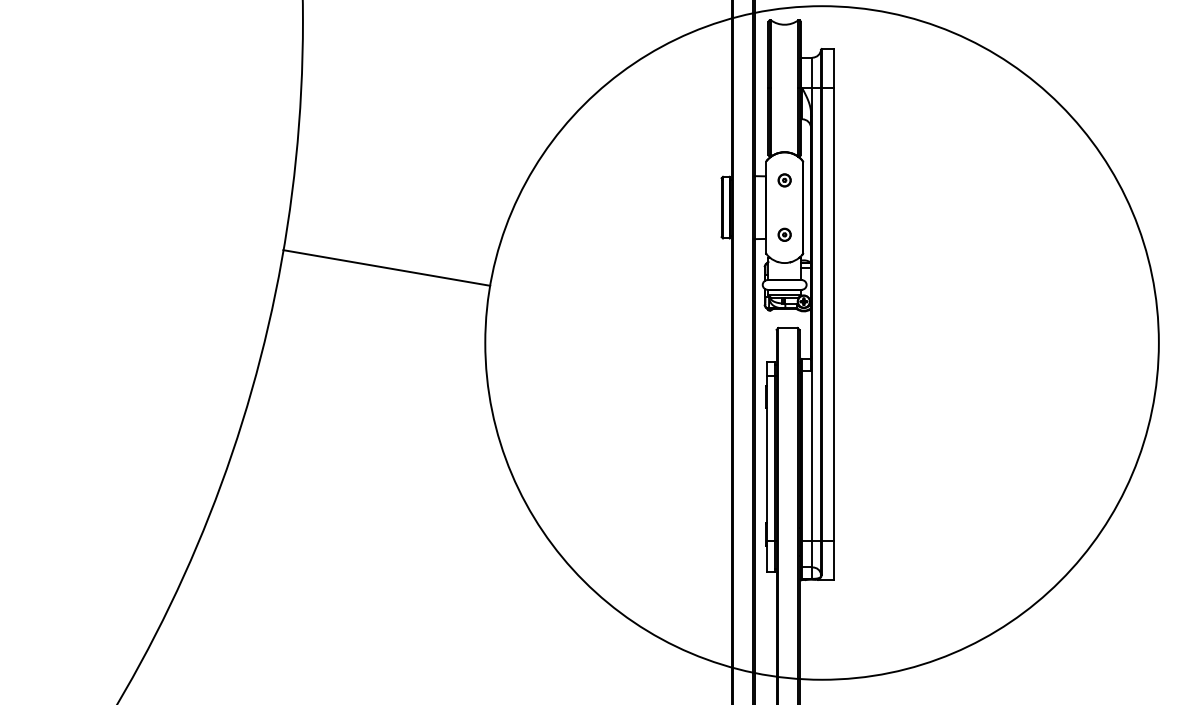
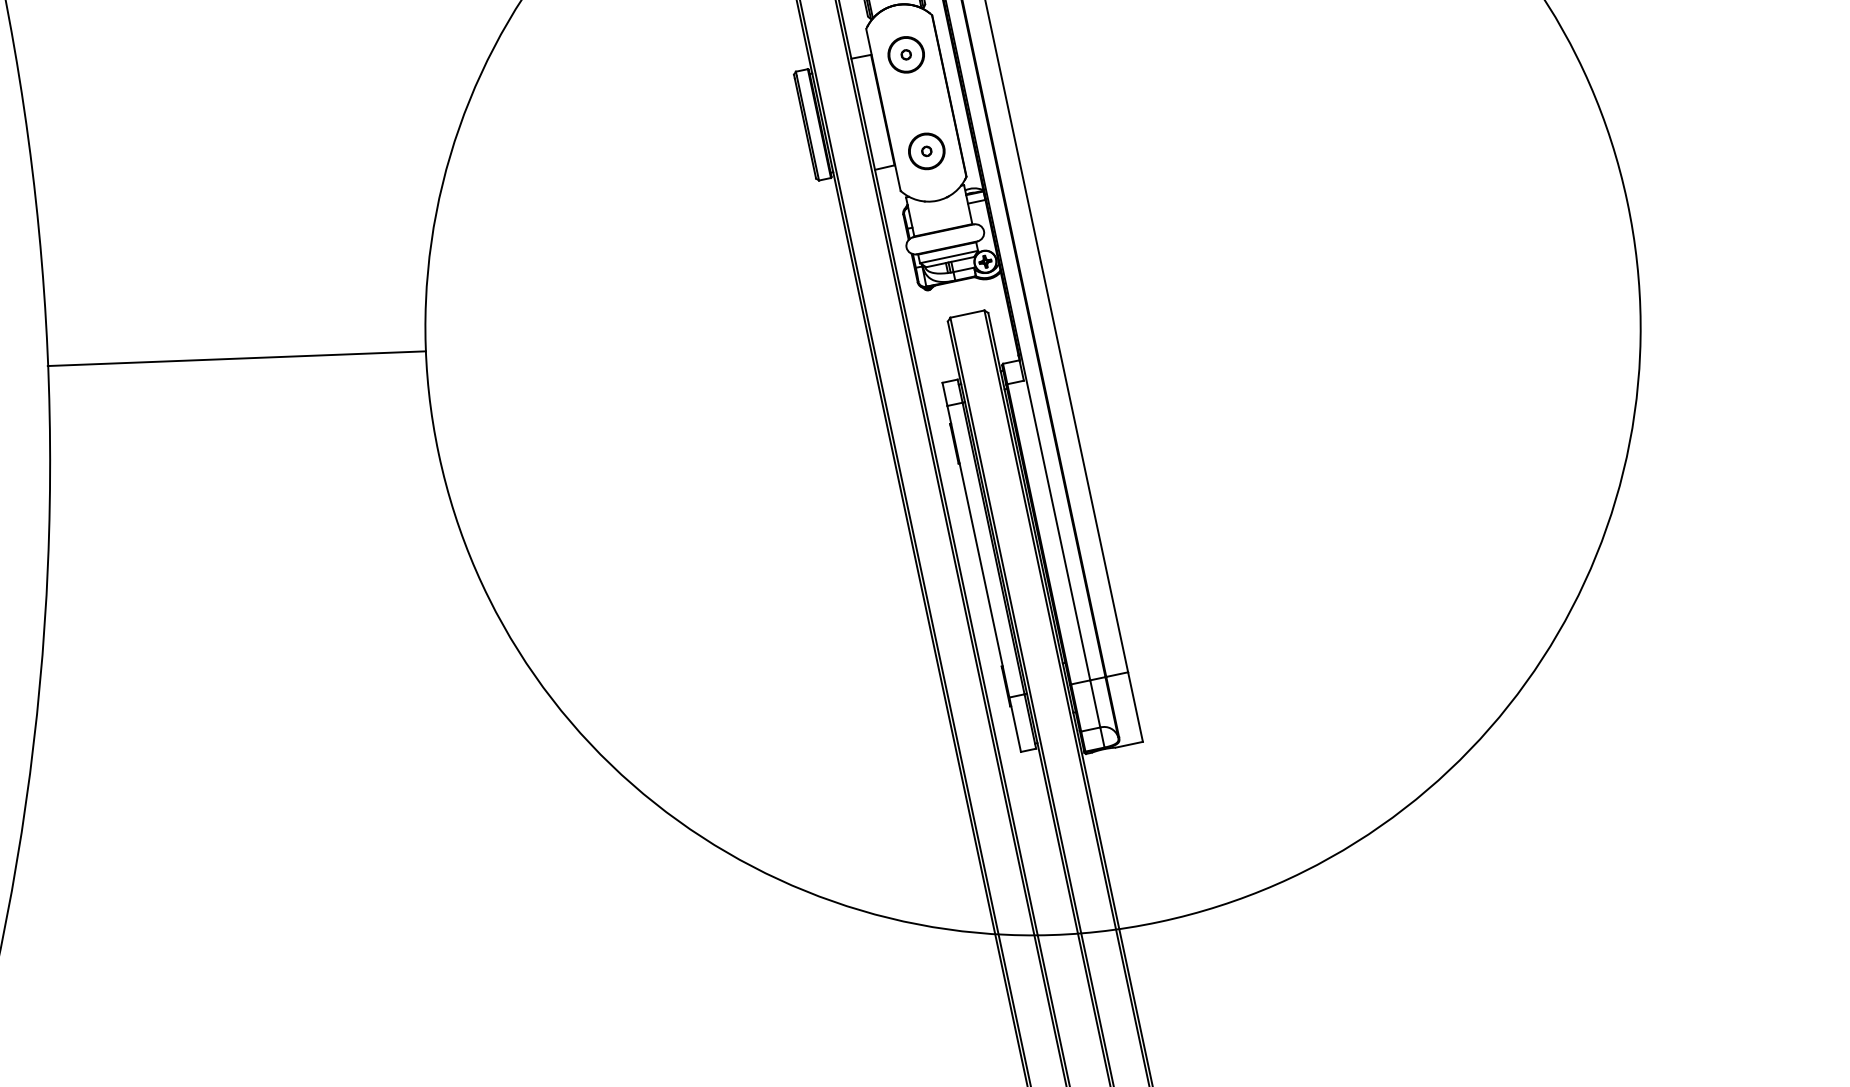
part: (784, 180) -> (905, 55), size x1.6
part: (784, 234) -> (926, 150), size x1.6

